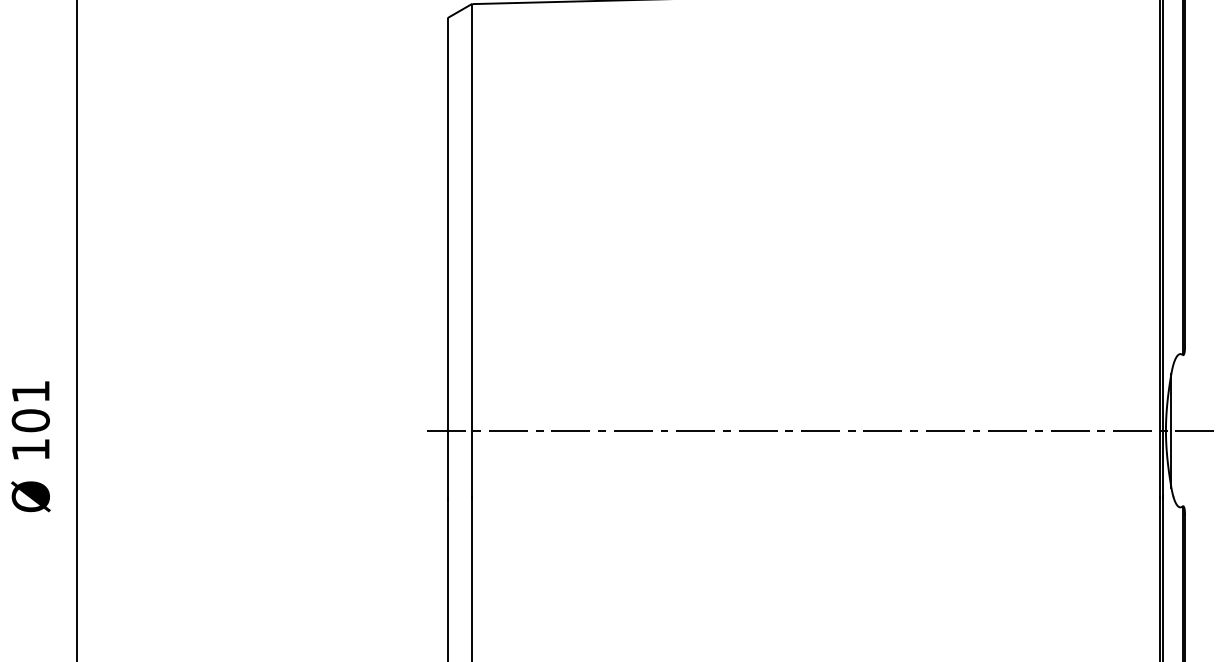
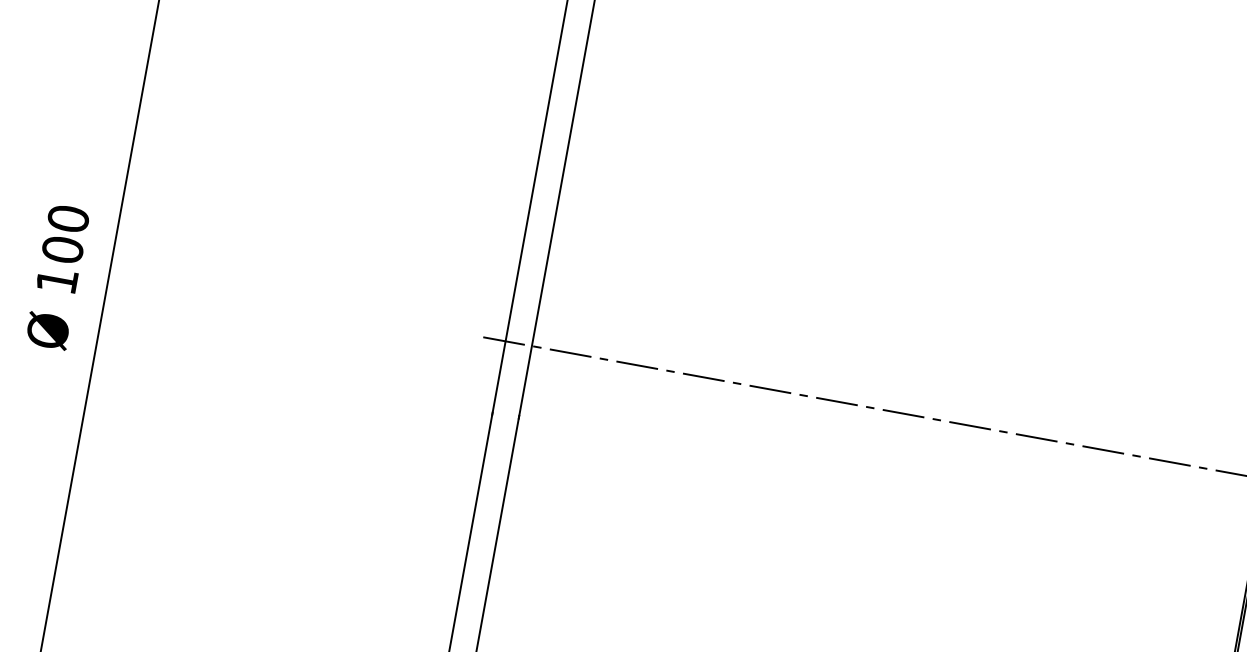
text: (30, 391) -> (68, 218), 101 -> 100

